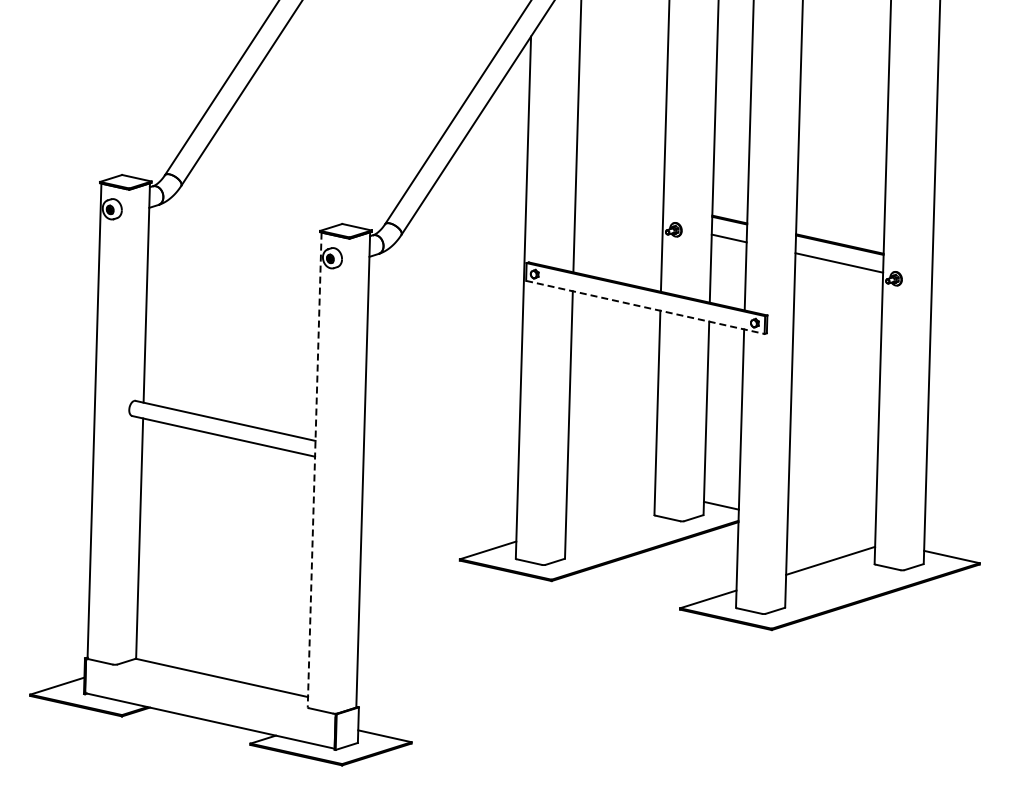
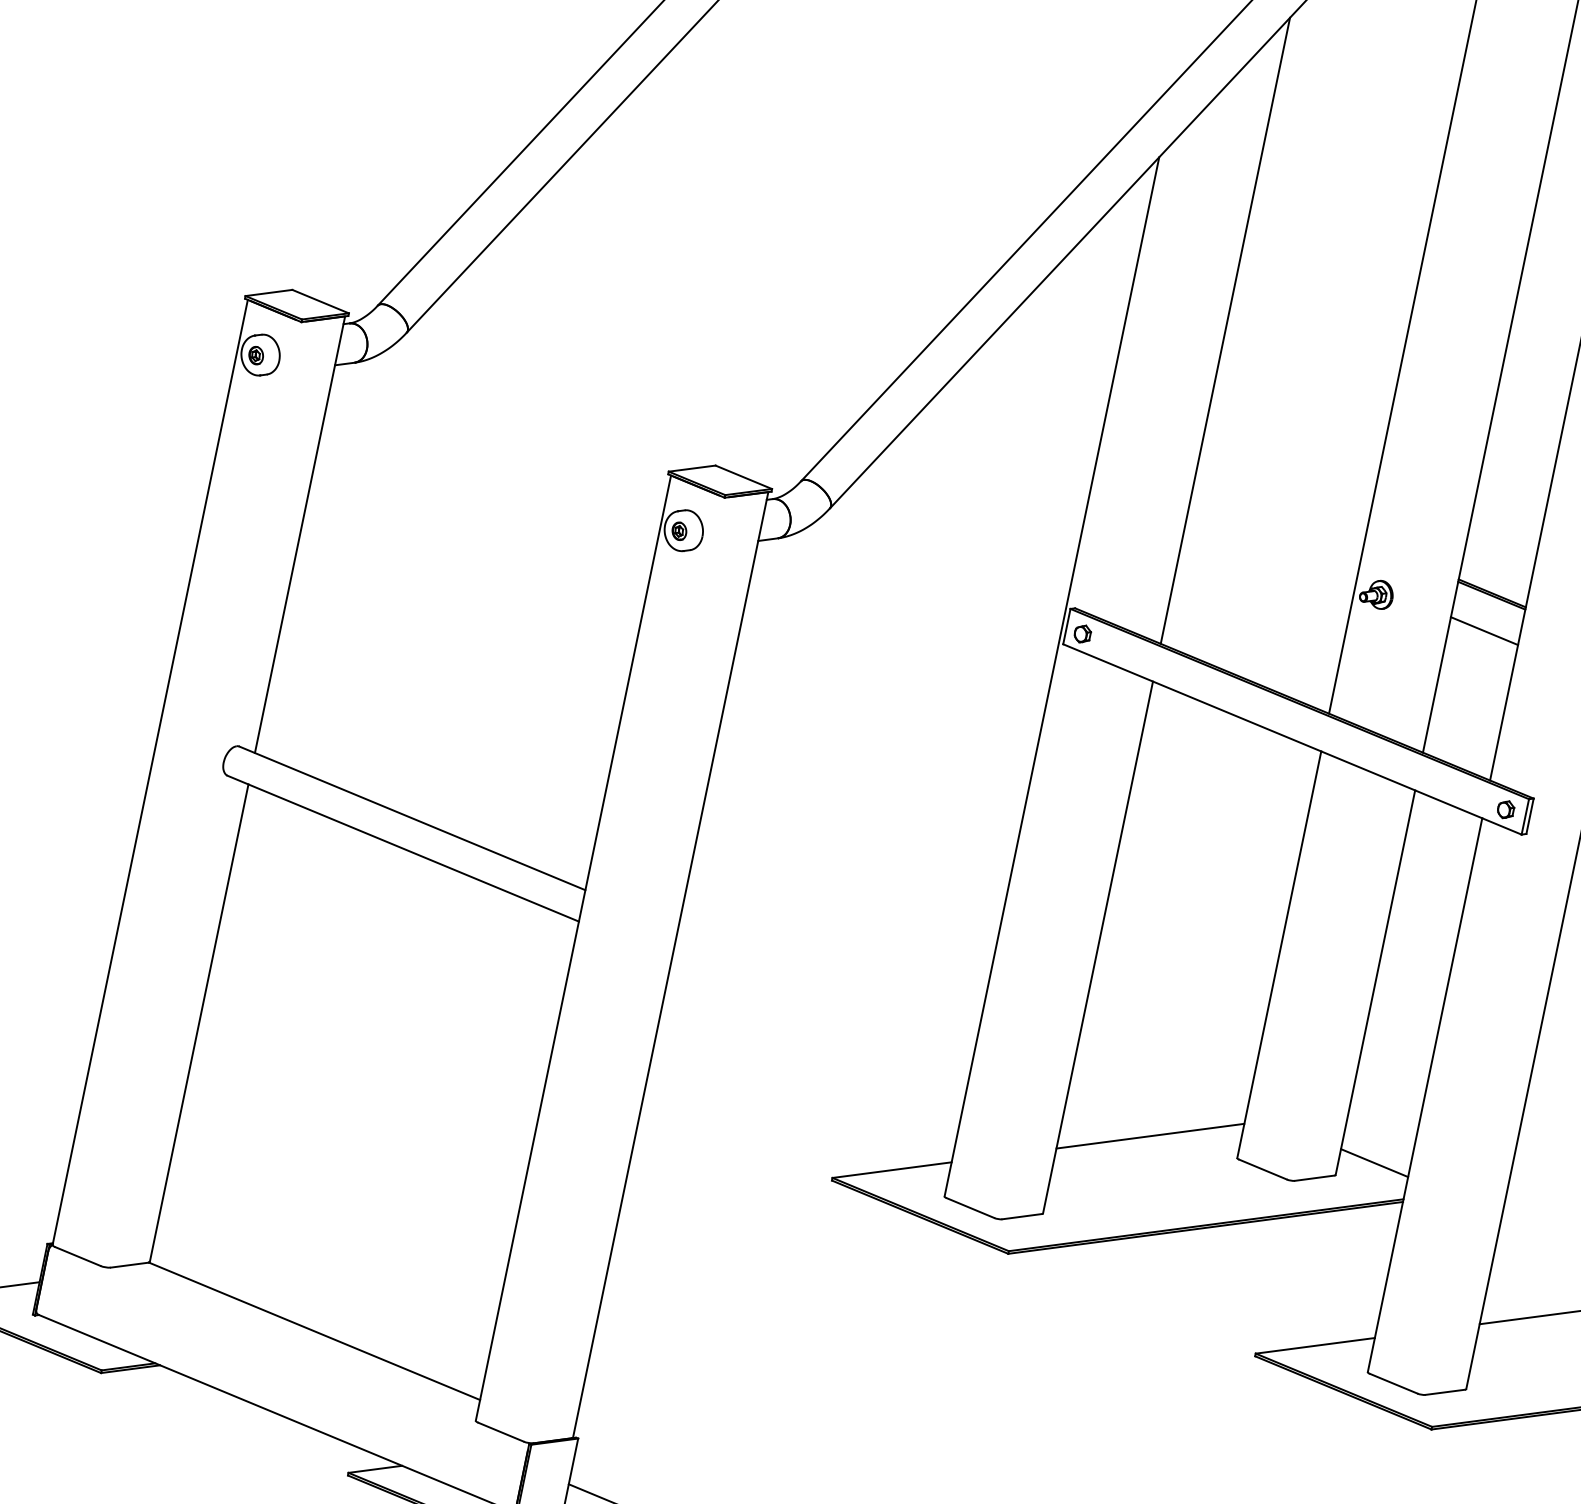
line: (645, 307) -> (1292, 739), dashed -> solid
line: (314, 470) -> (572, 948), dashed -> solid
line: (609, 511) -> (1148, 1135), added

